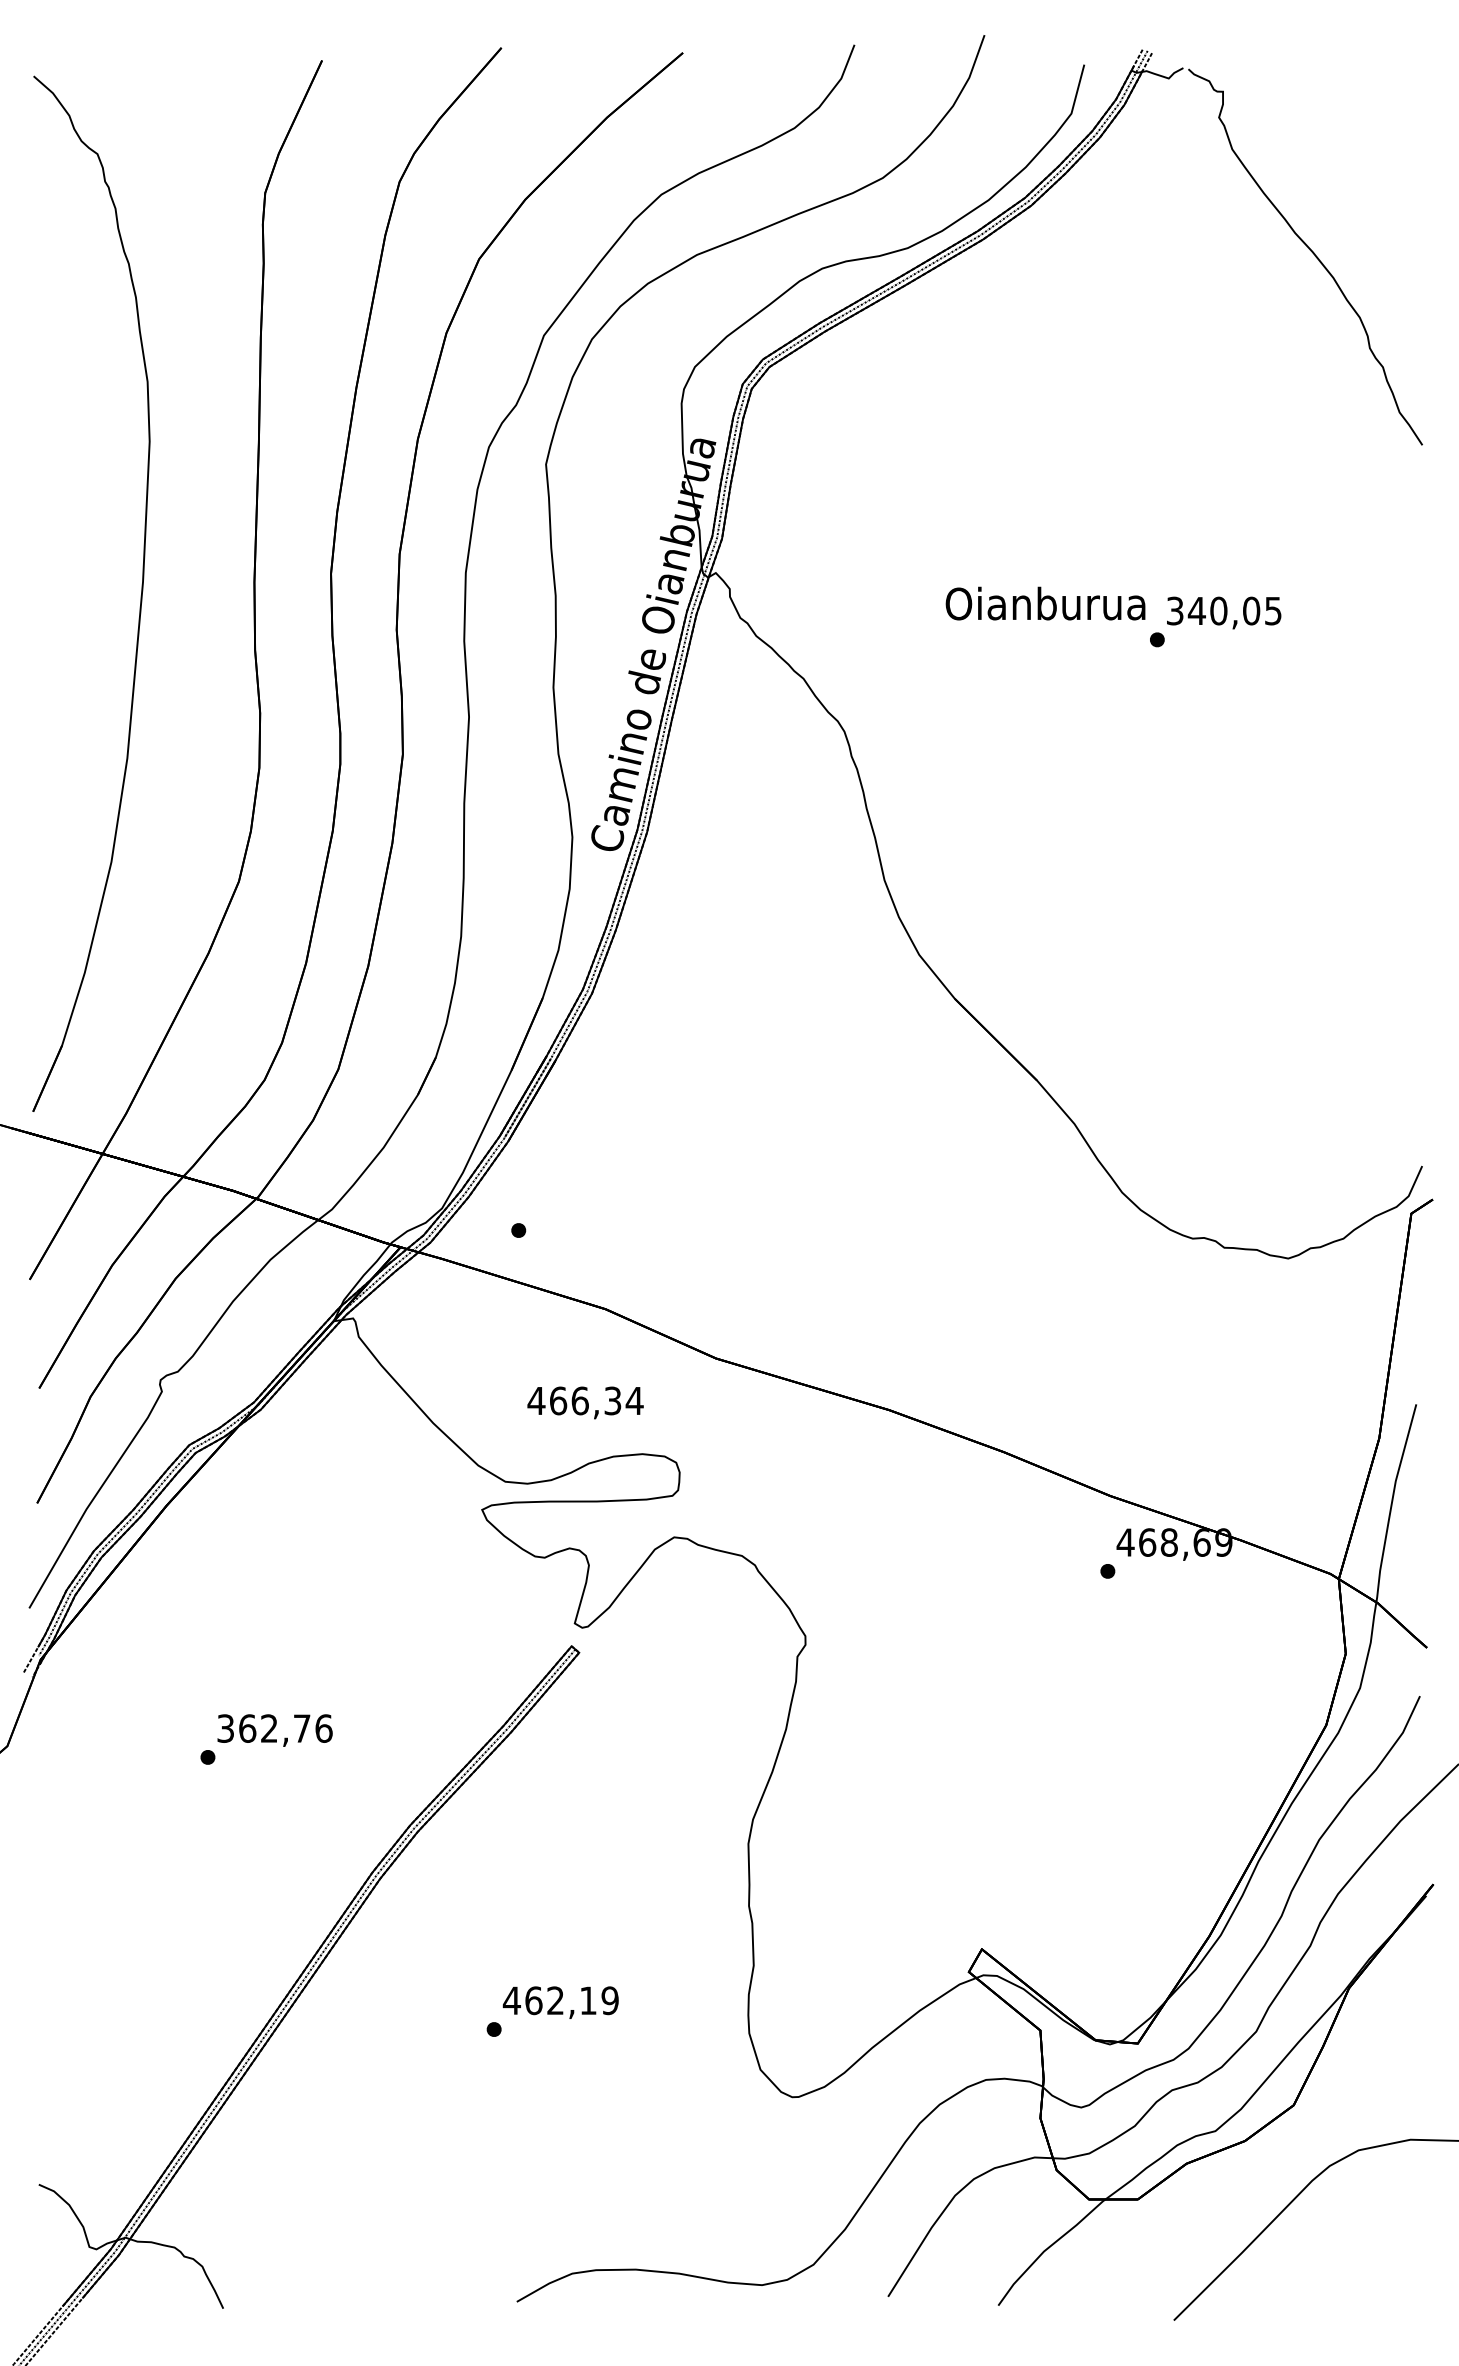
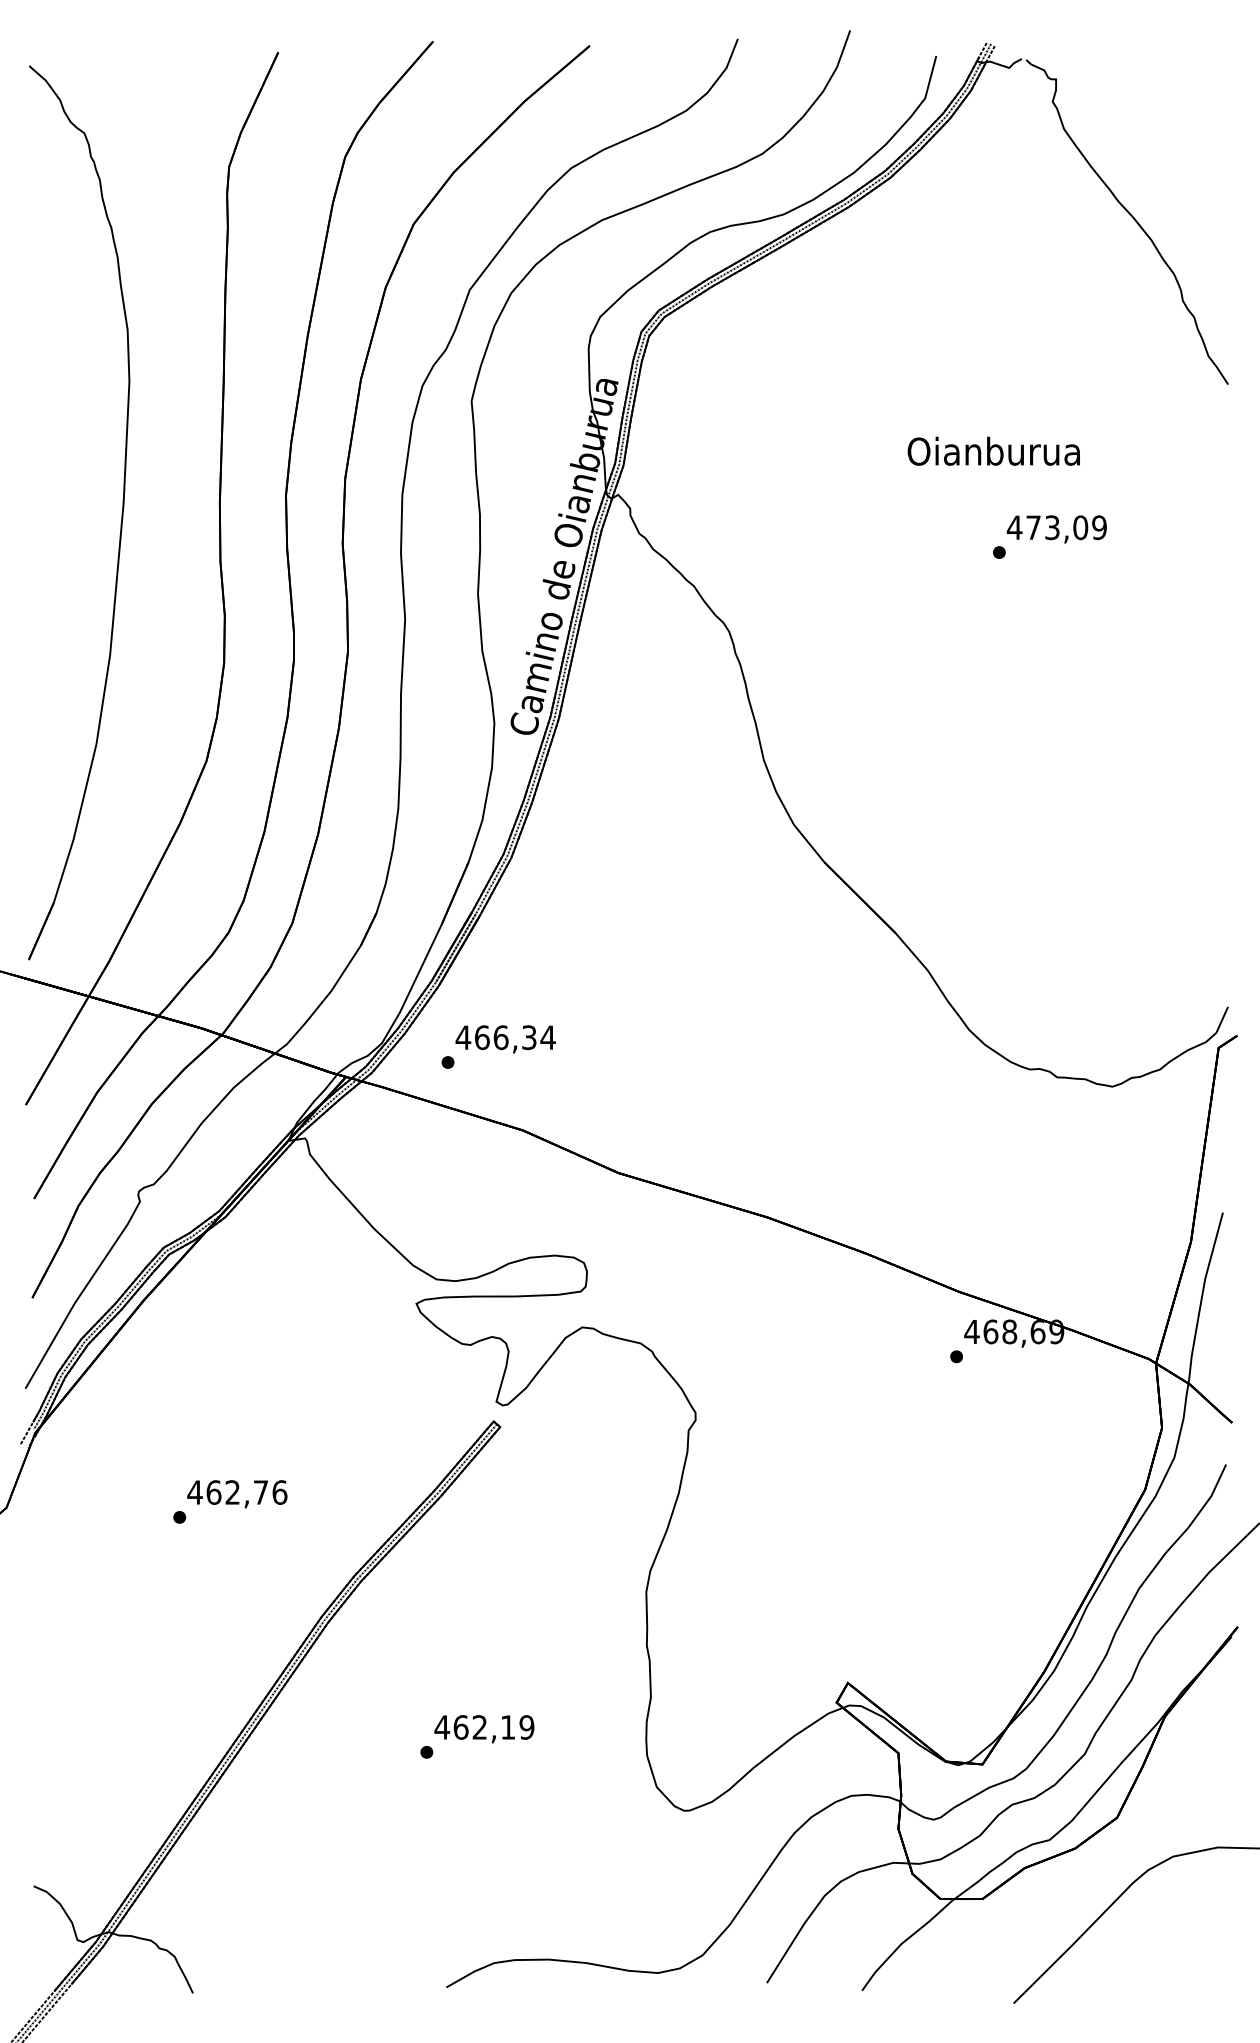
text: (1045, 602) -> (993, 450), moved
text: (1223, 610) -> (1056, 527), 340,05 -> 473,09
text: (585, 1403) -> (505, 1039), moved
text: (225, 1728) -> (194, 1492), 362,76 -> 462,76

